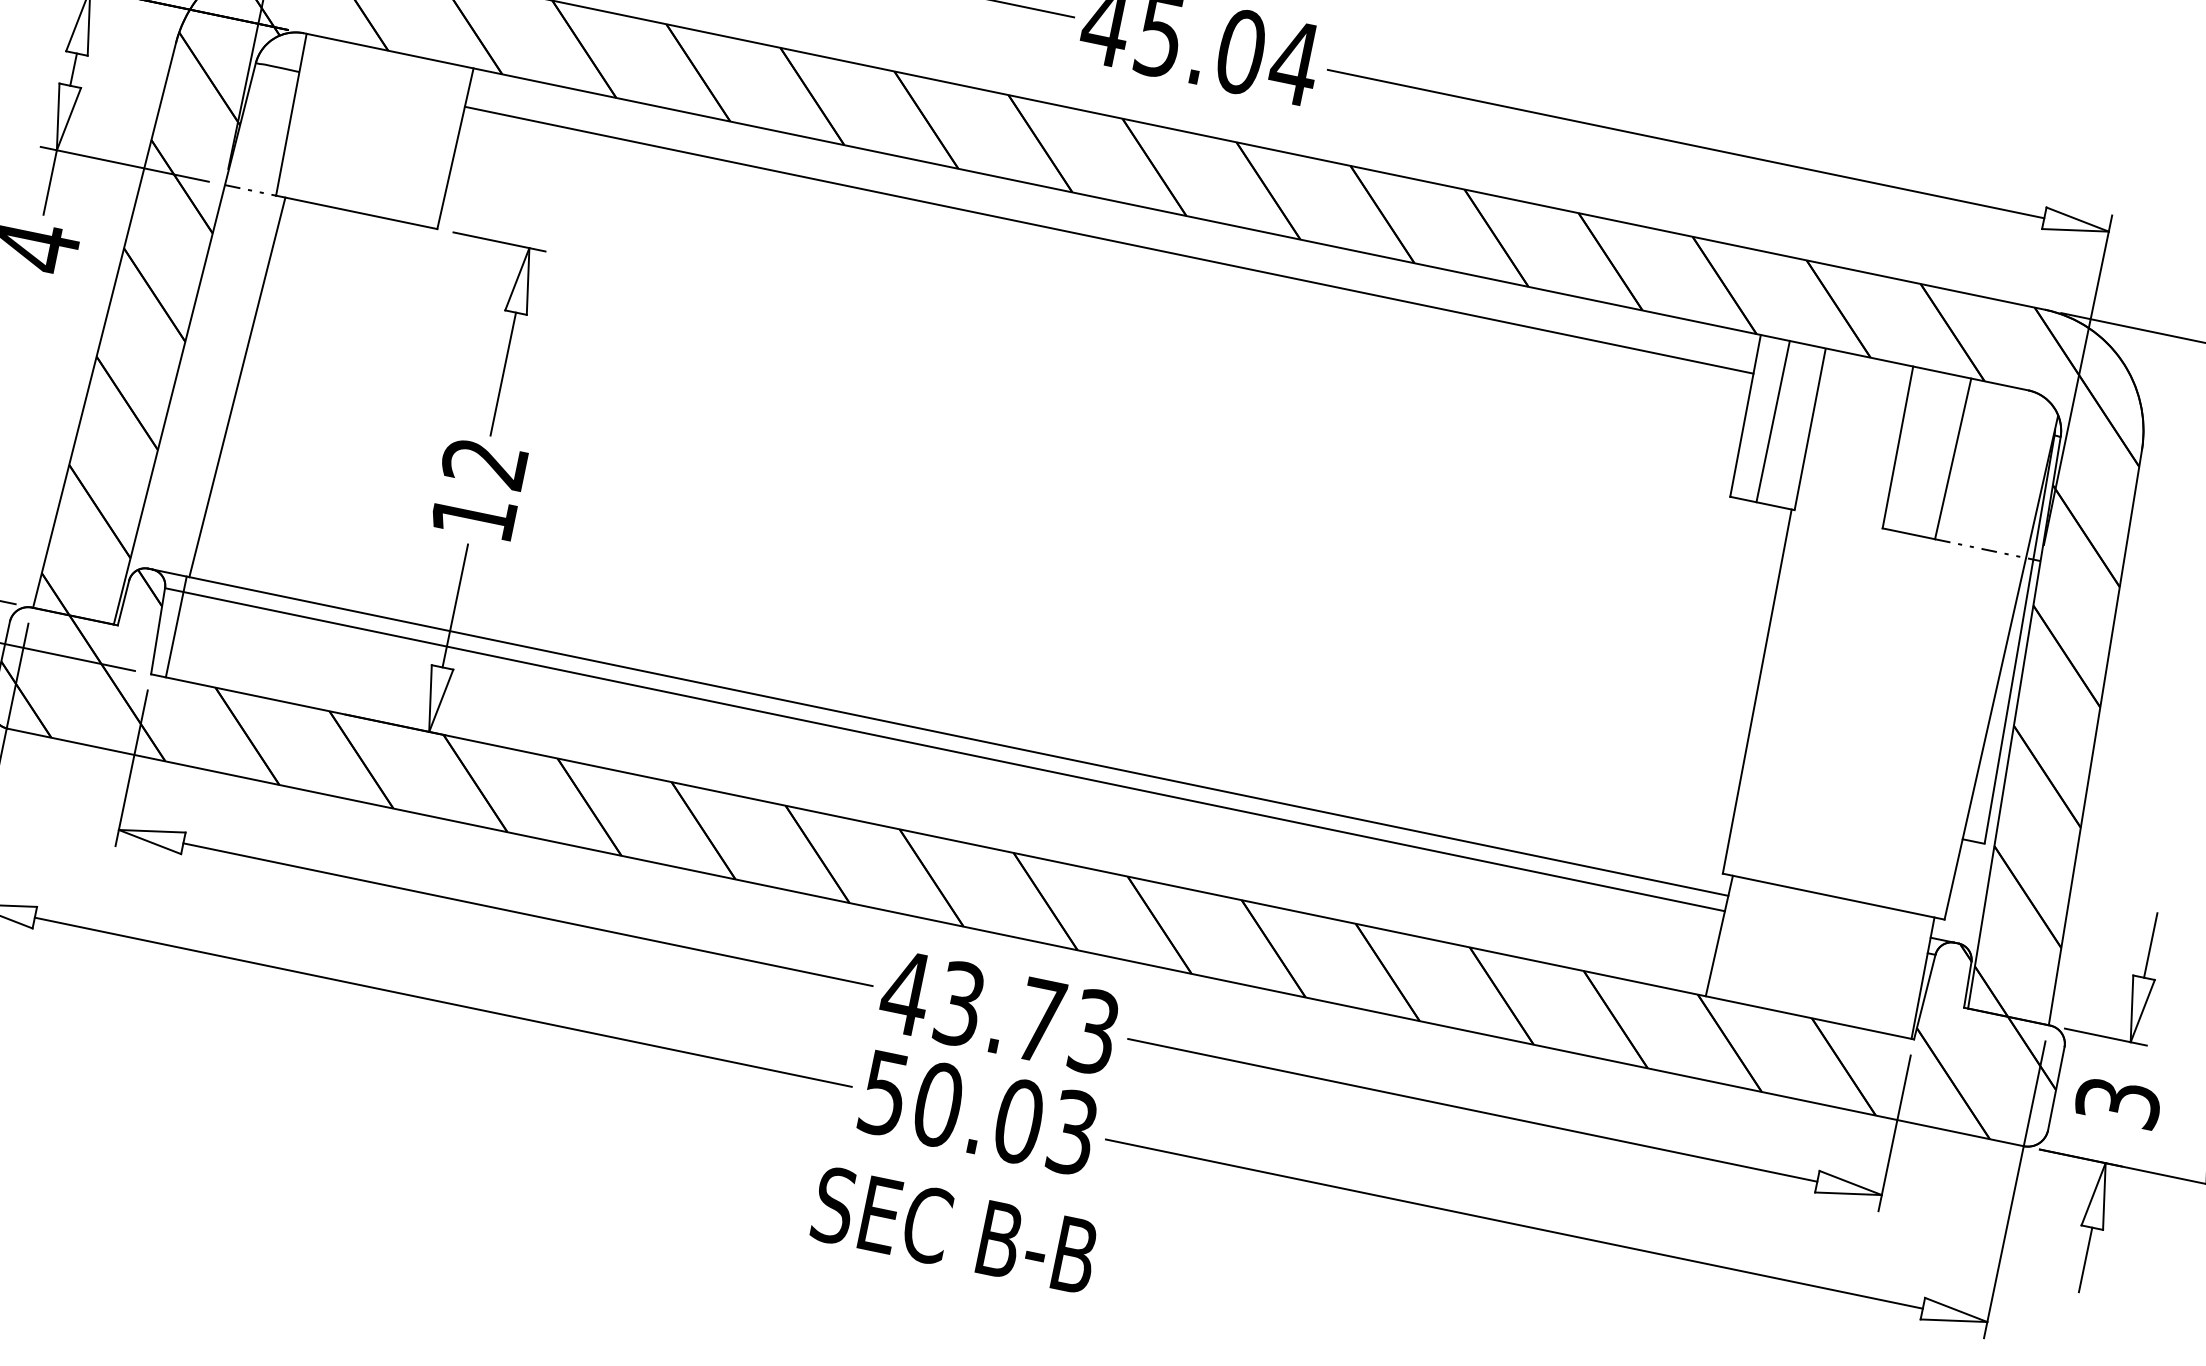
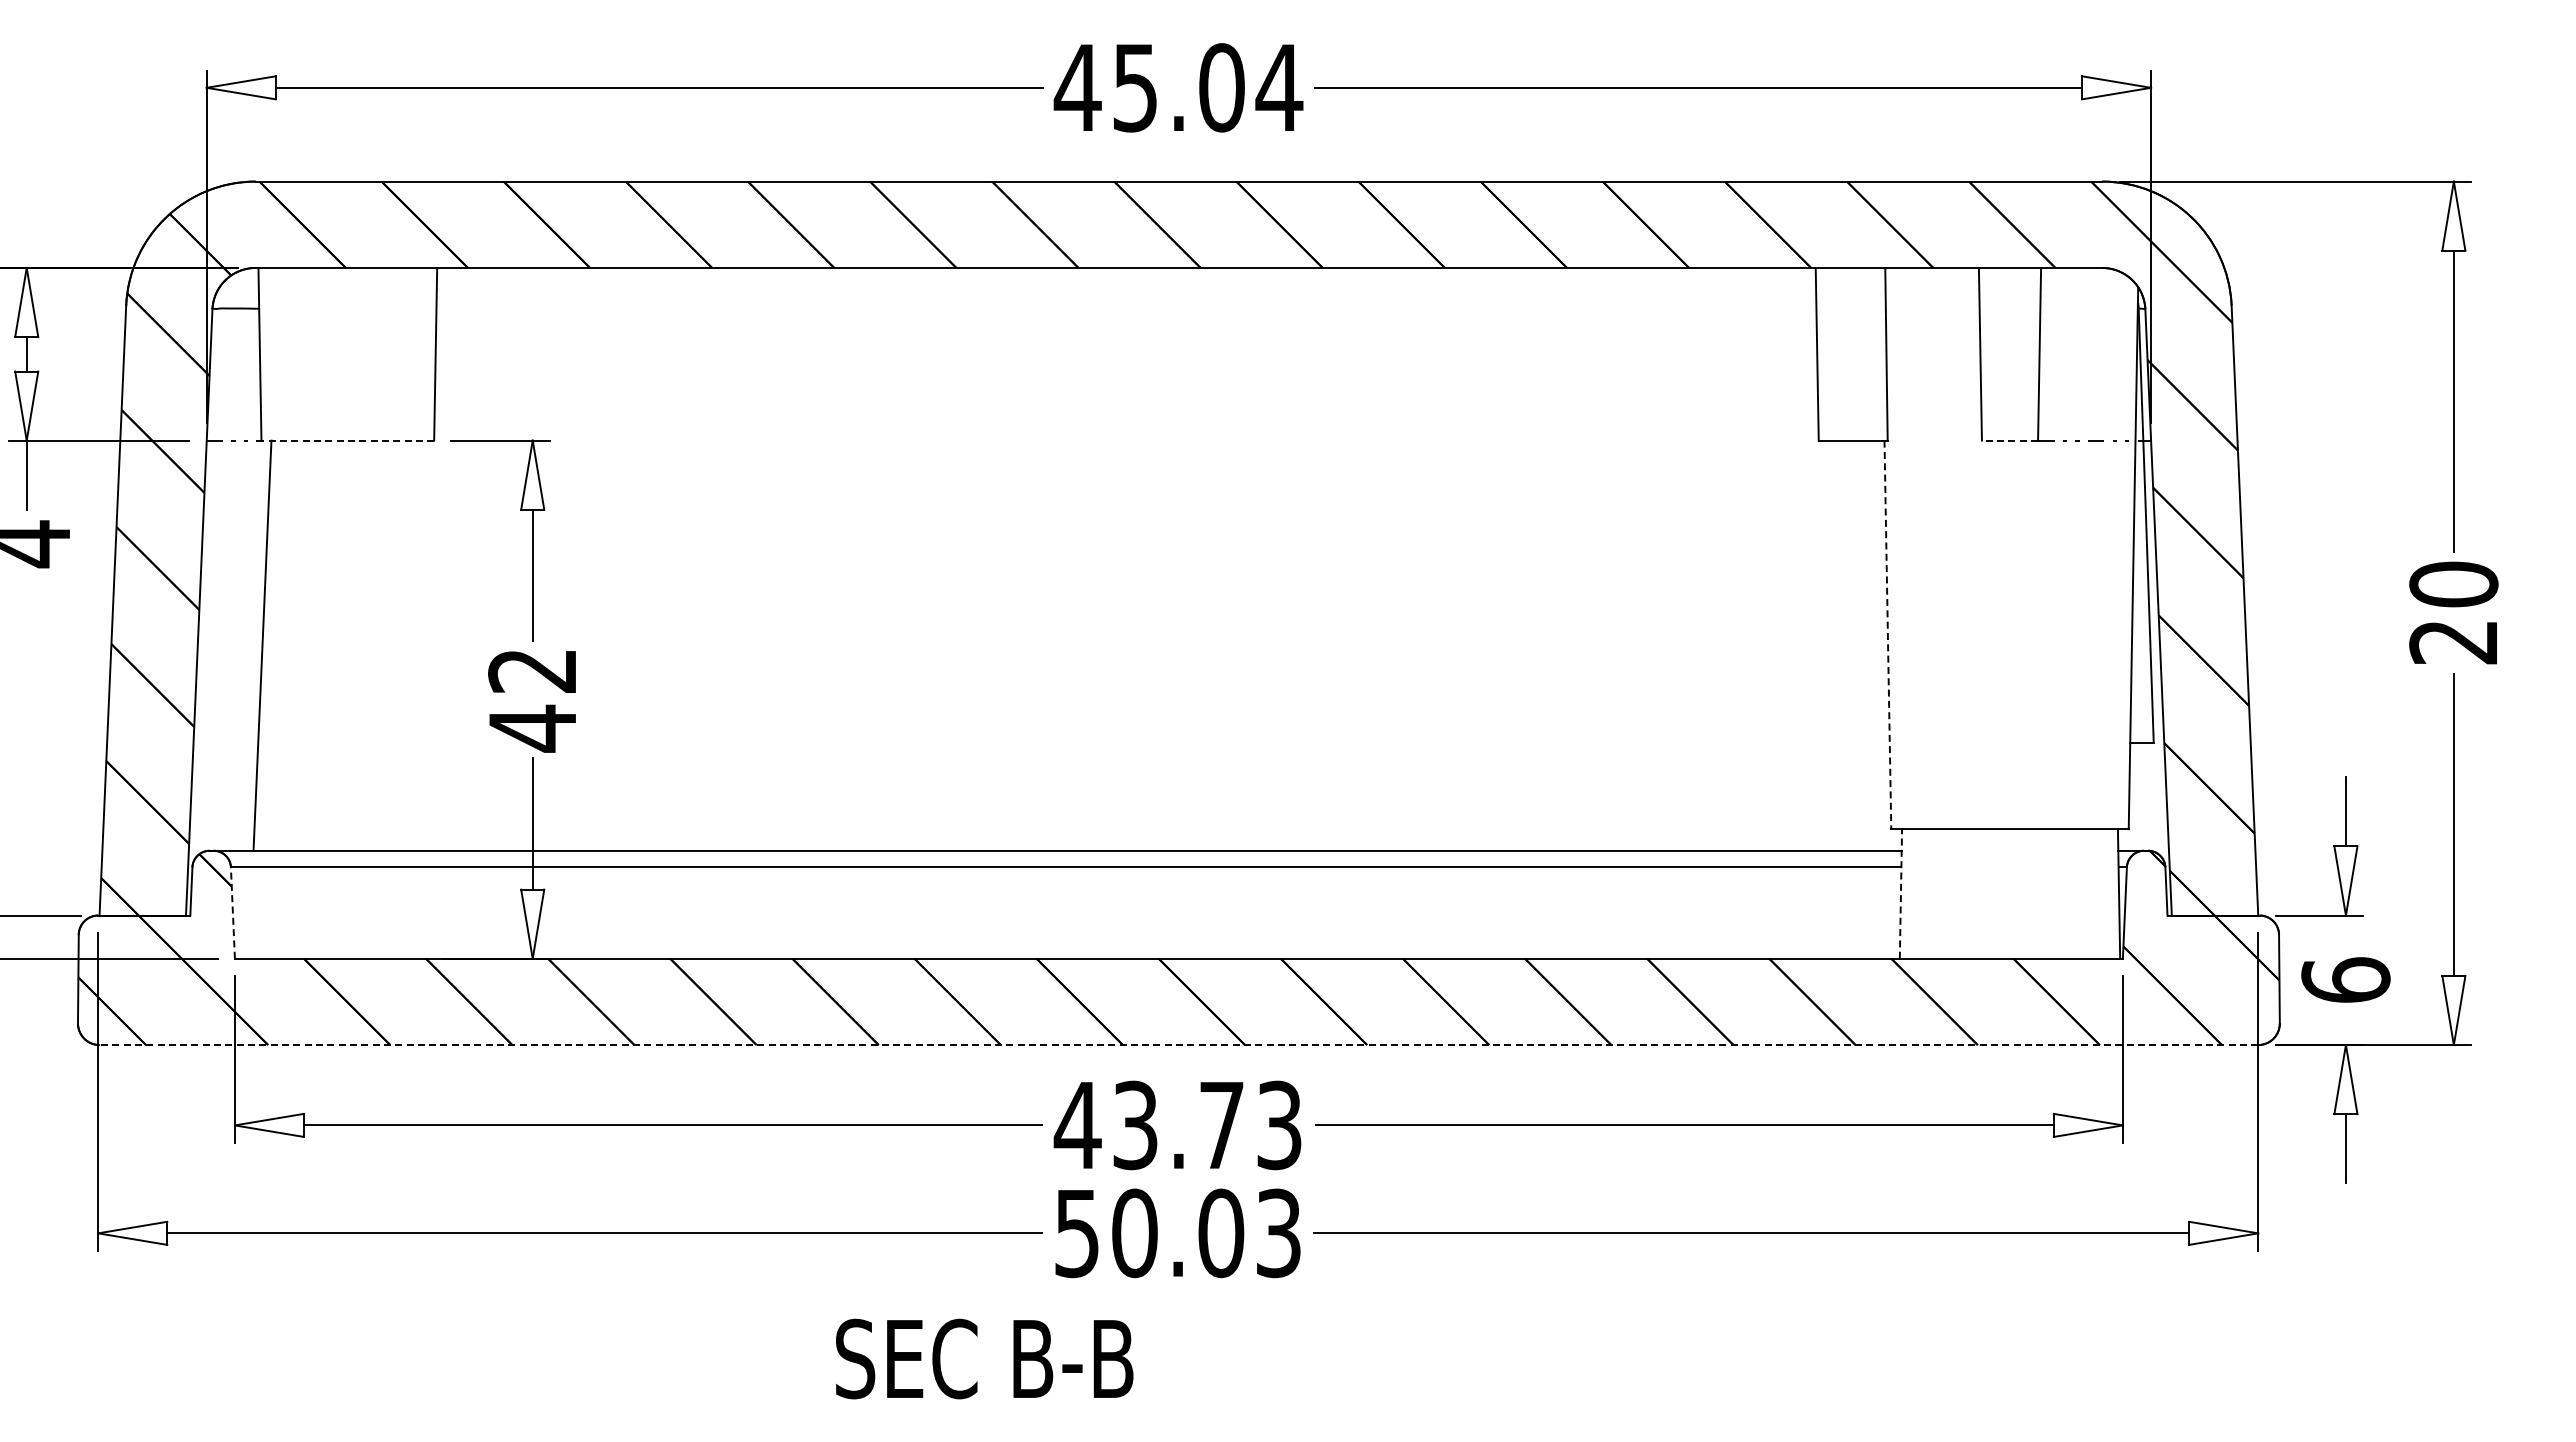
line: (356, 212) -> (347, 440), solid -> dashed
line: (1109, 240) -> (1126, 309), removed
line: (1773, 420) -> (1846, 353), removed
text: (473, 516) -> (532, 728), 12 -> 42
line: (1908, 533) -> (2009, 440), solid -> dashed
line: (176, 626) -> (250, 904), removed
line: (157, 631) -> (232, 913), solid -> dashed
line: (1756, 692) -> (1887, 635), solid -> dashed
line: (1719, 935) -> (1900, 893), solid -> dashed
line: (1015, 937) -> (1178, 1045), solid -> dashed
text: (2117, 1101) -> (2345, 979), 3 -> 6
text: (954, 1230) -> (984, 1358), moved

